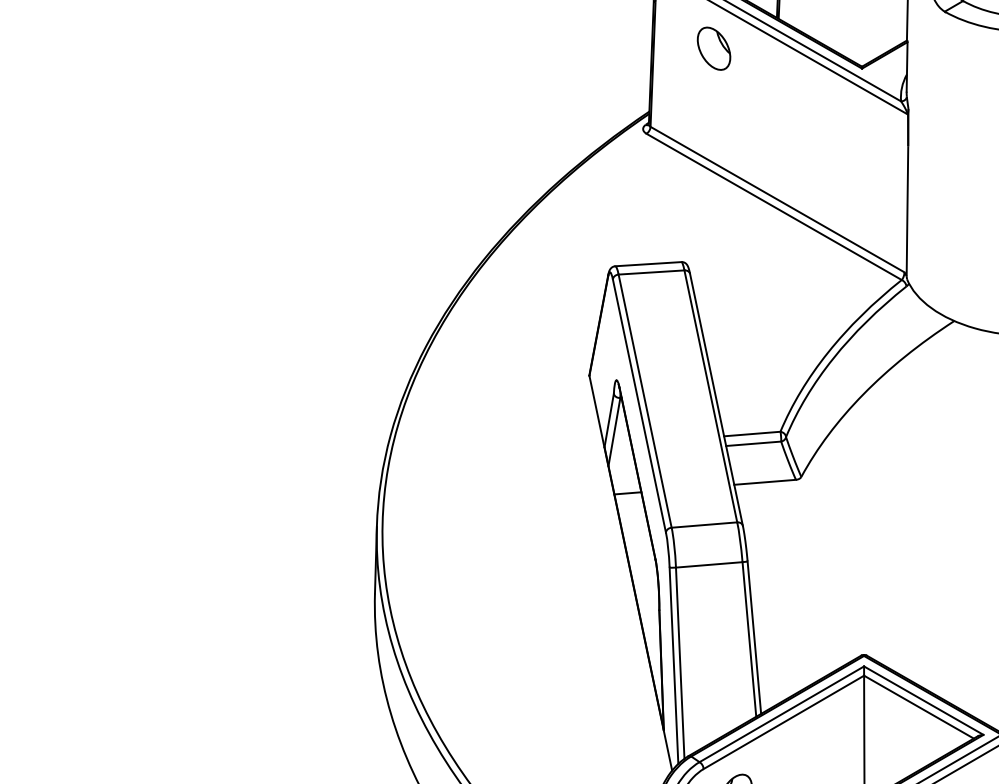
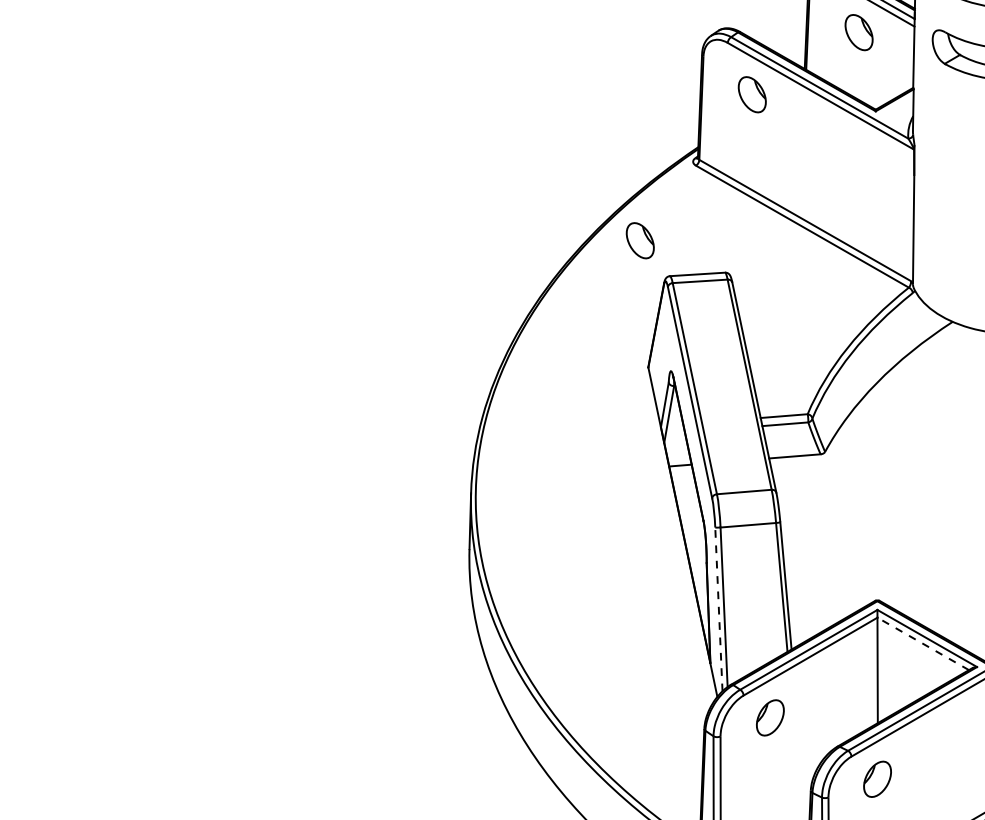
part: (578, 223) -> (639, 240), added
line: (673, 665) -> (718, 609), solid -> dashed
line: (919, 706) -> (923, 643), solid -> dashed

